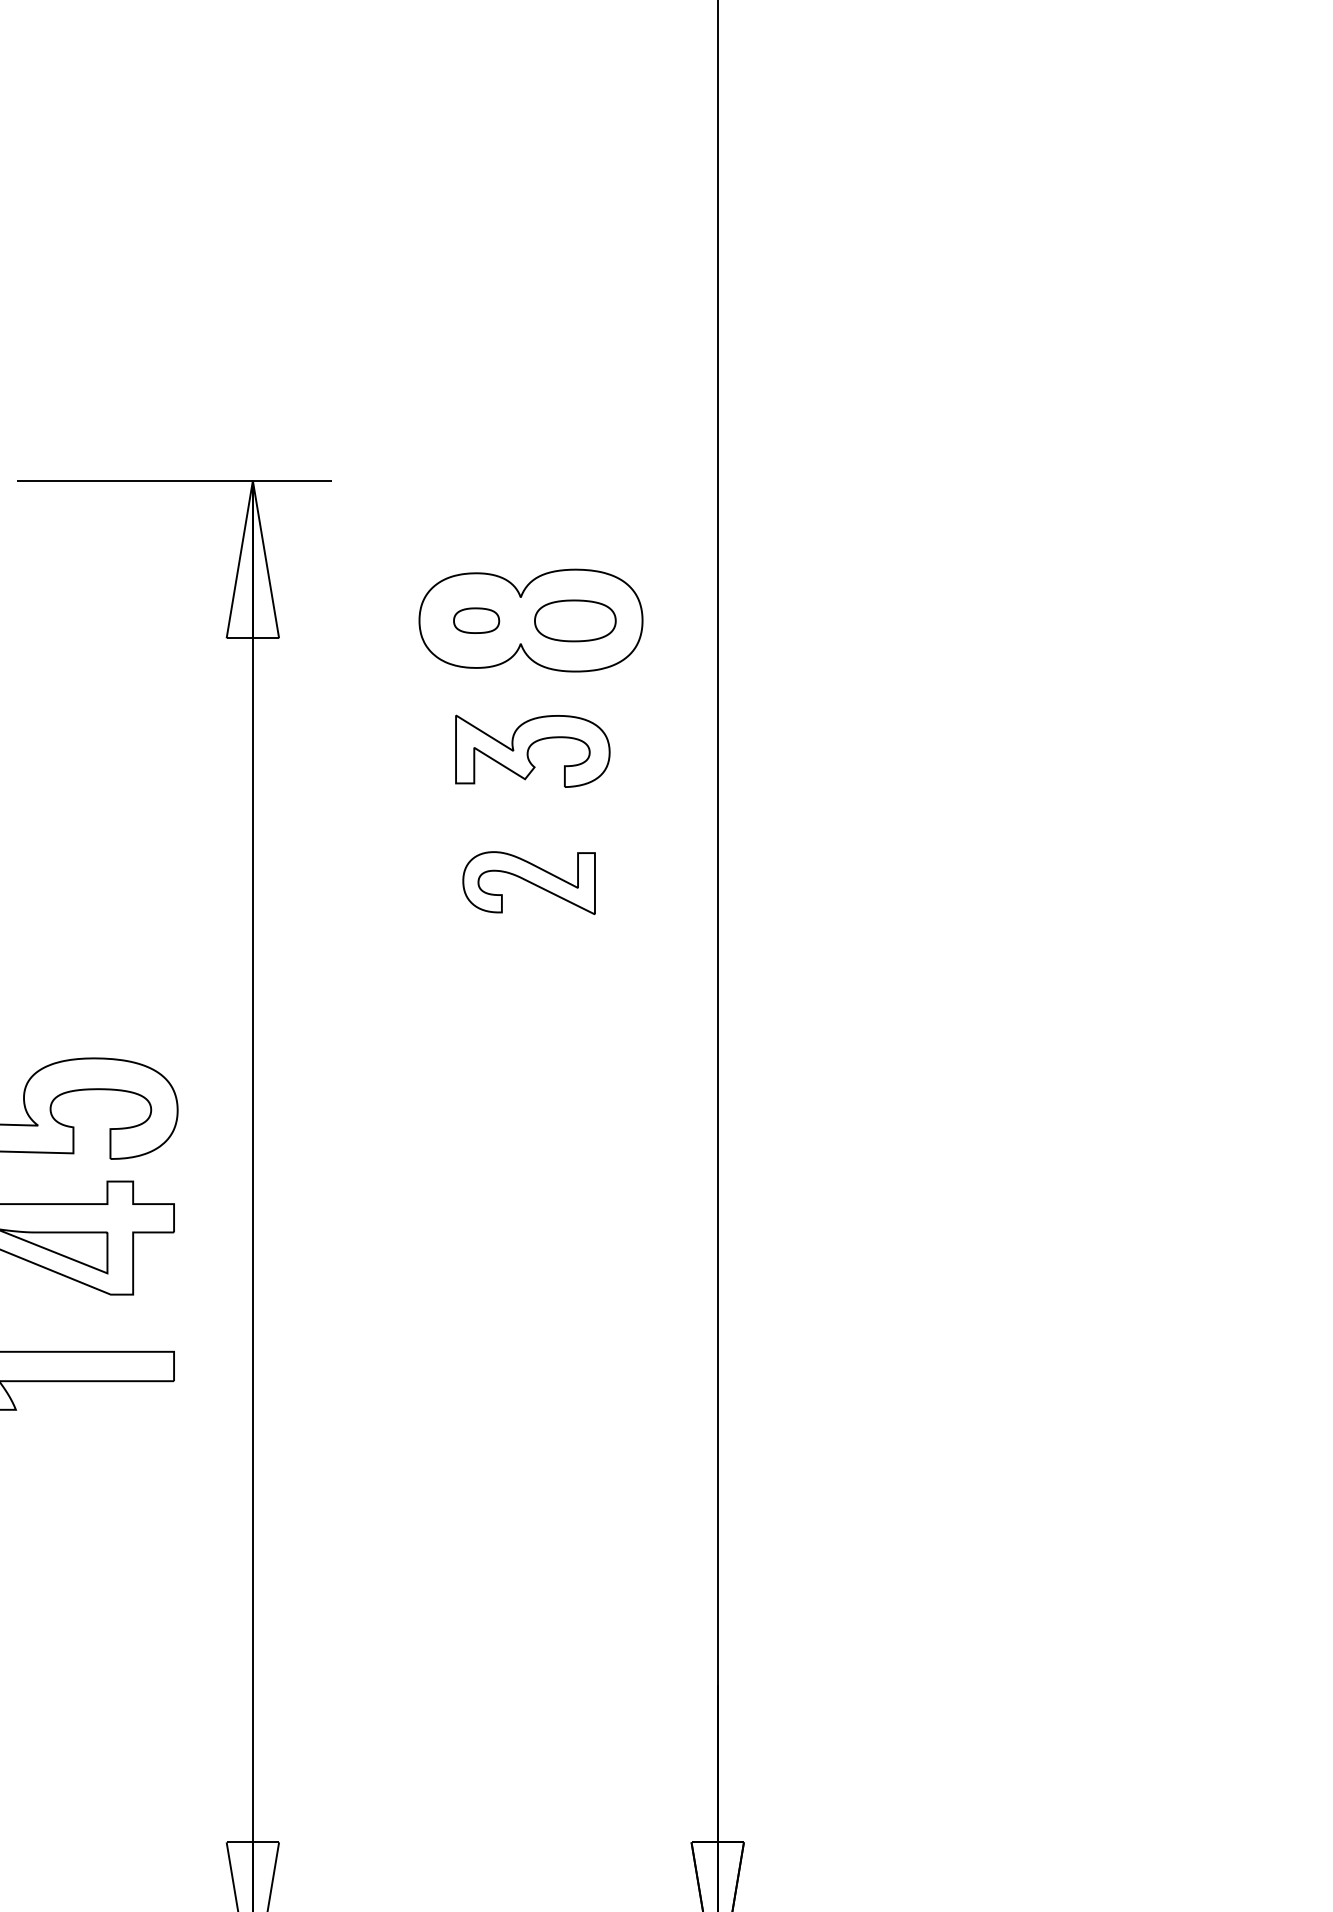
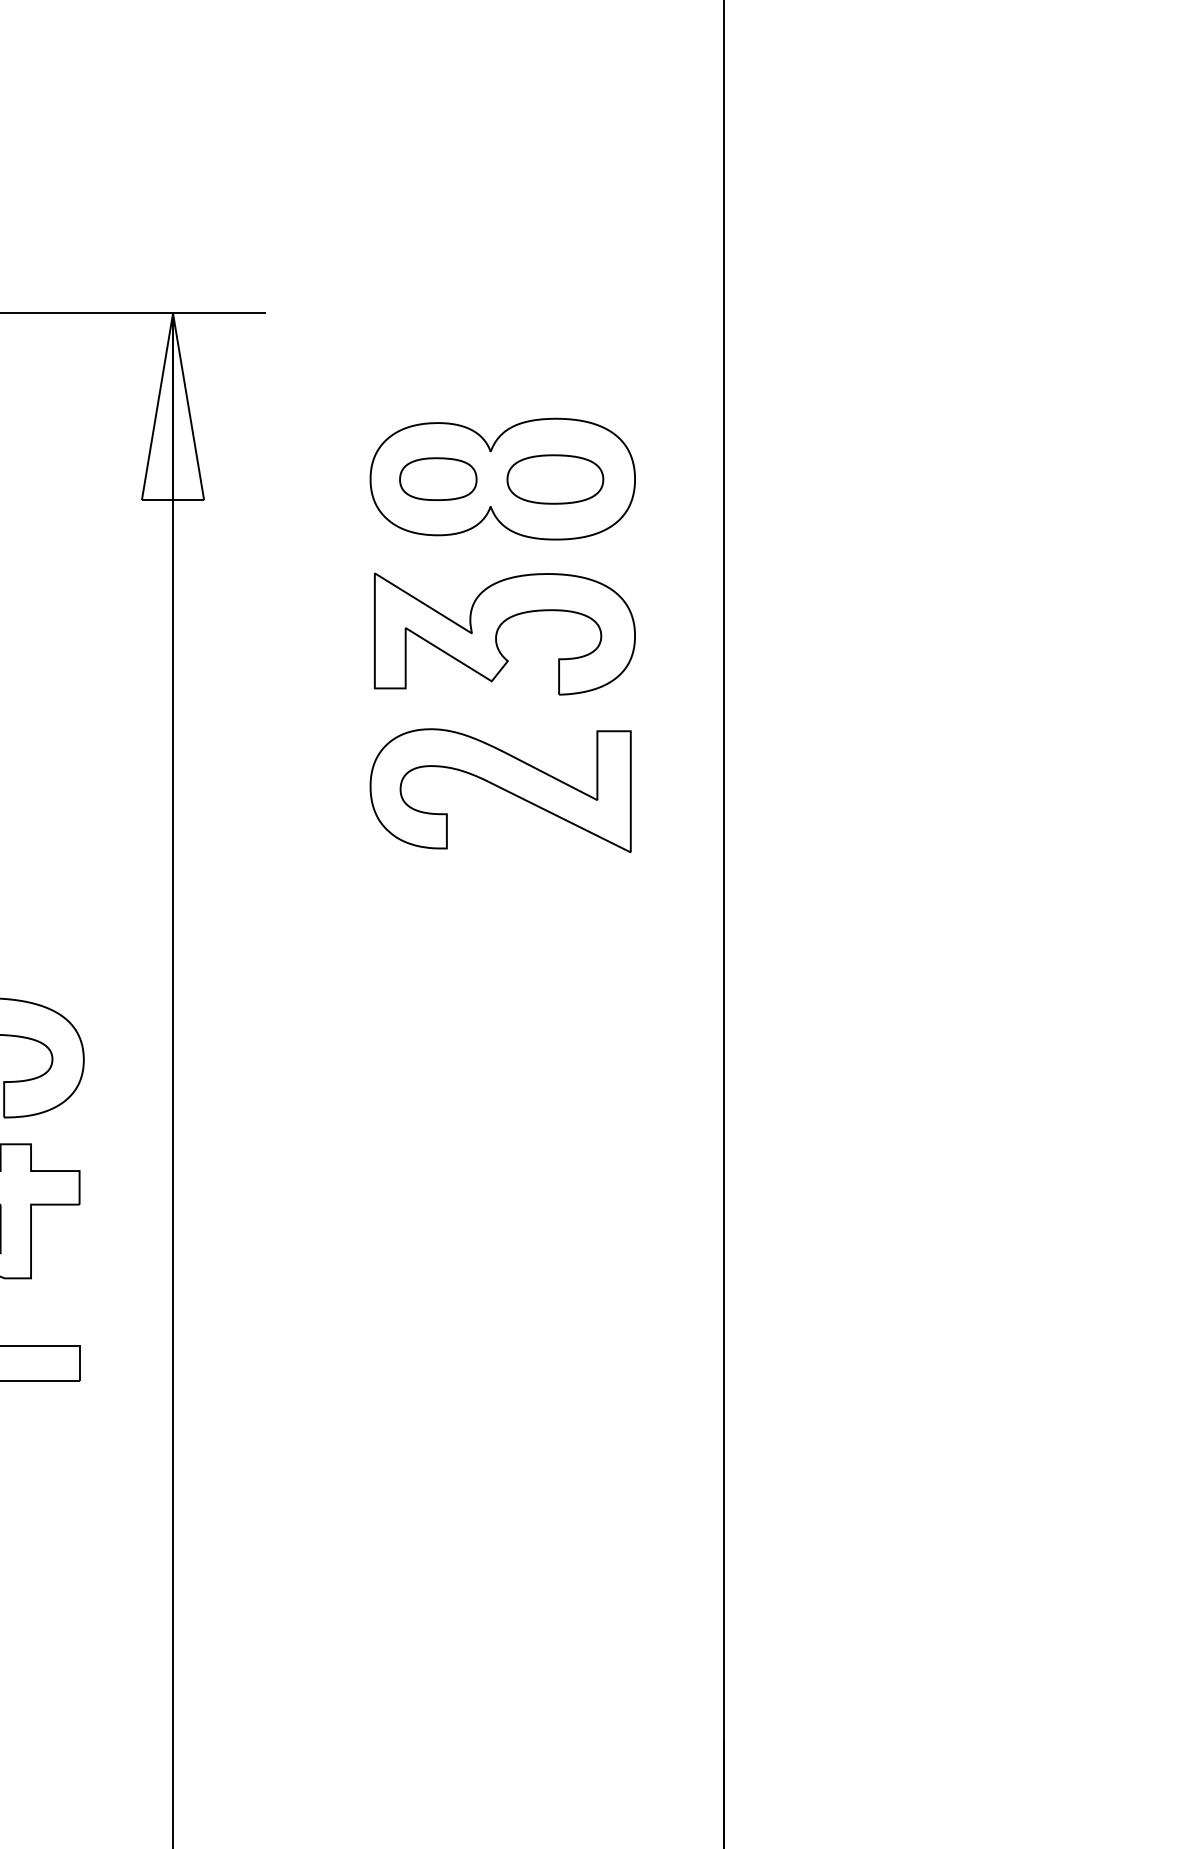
part: (476, 620) -> (438, 479), size x1.43
part: (532, 751) -> (504, 634), size x1.43
part: (528, 882) -> (499, 789), size x1.67

